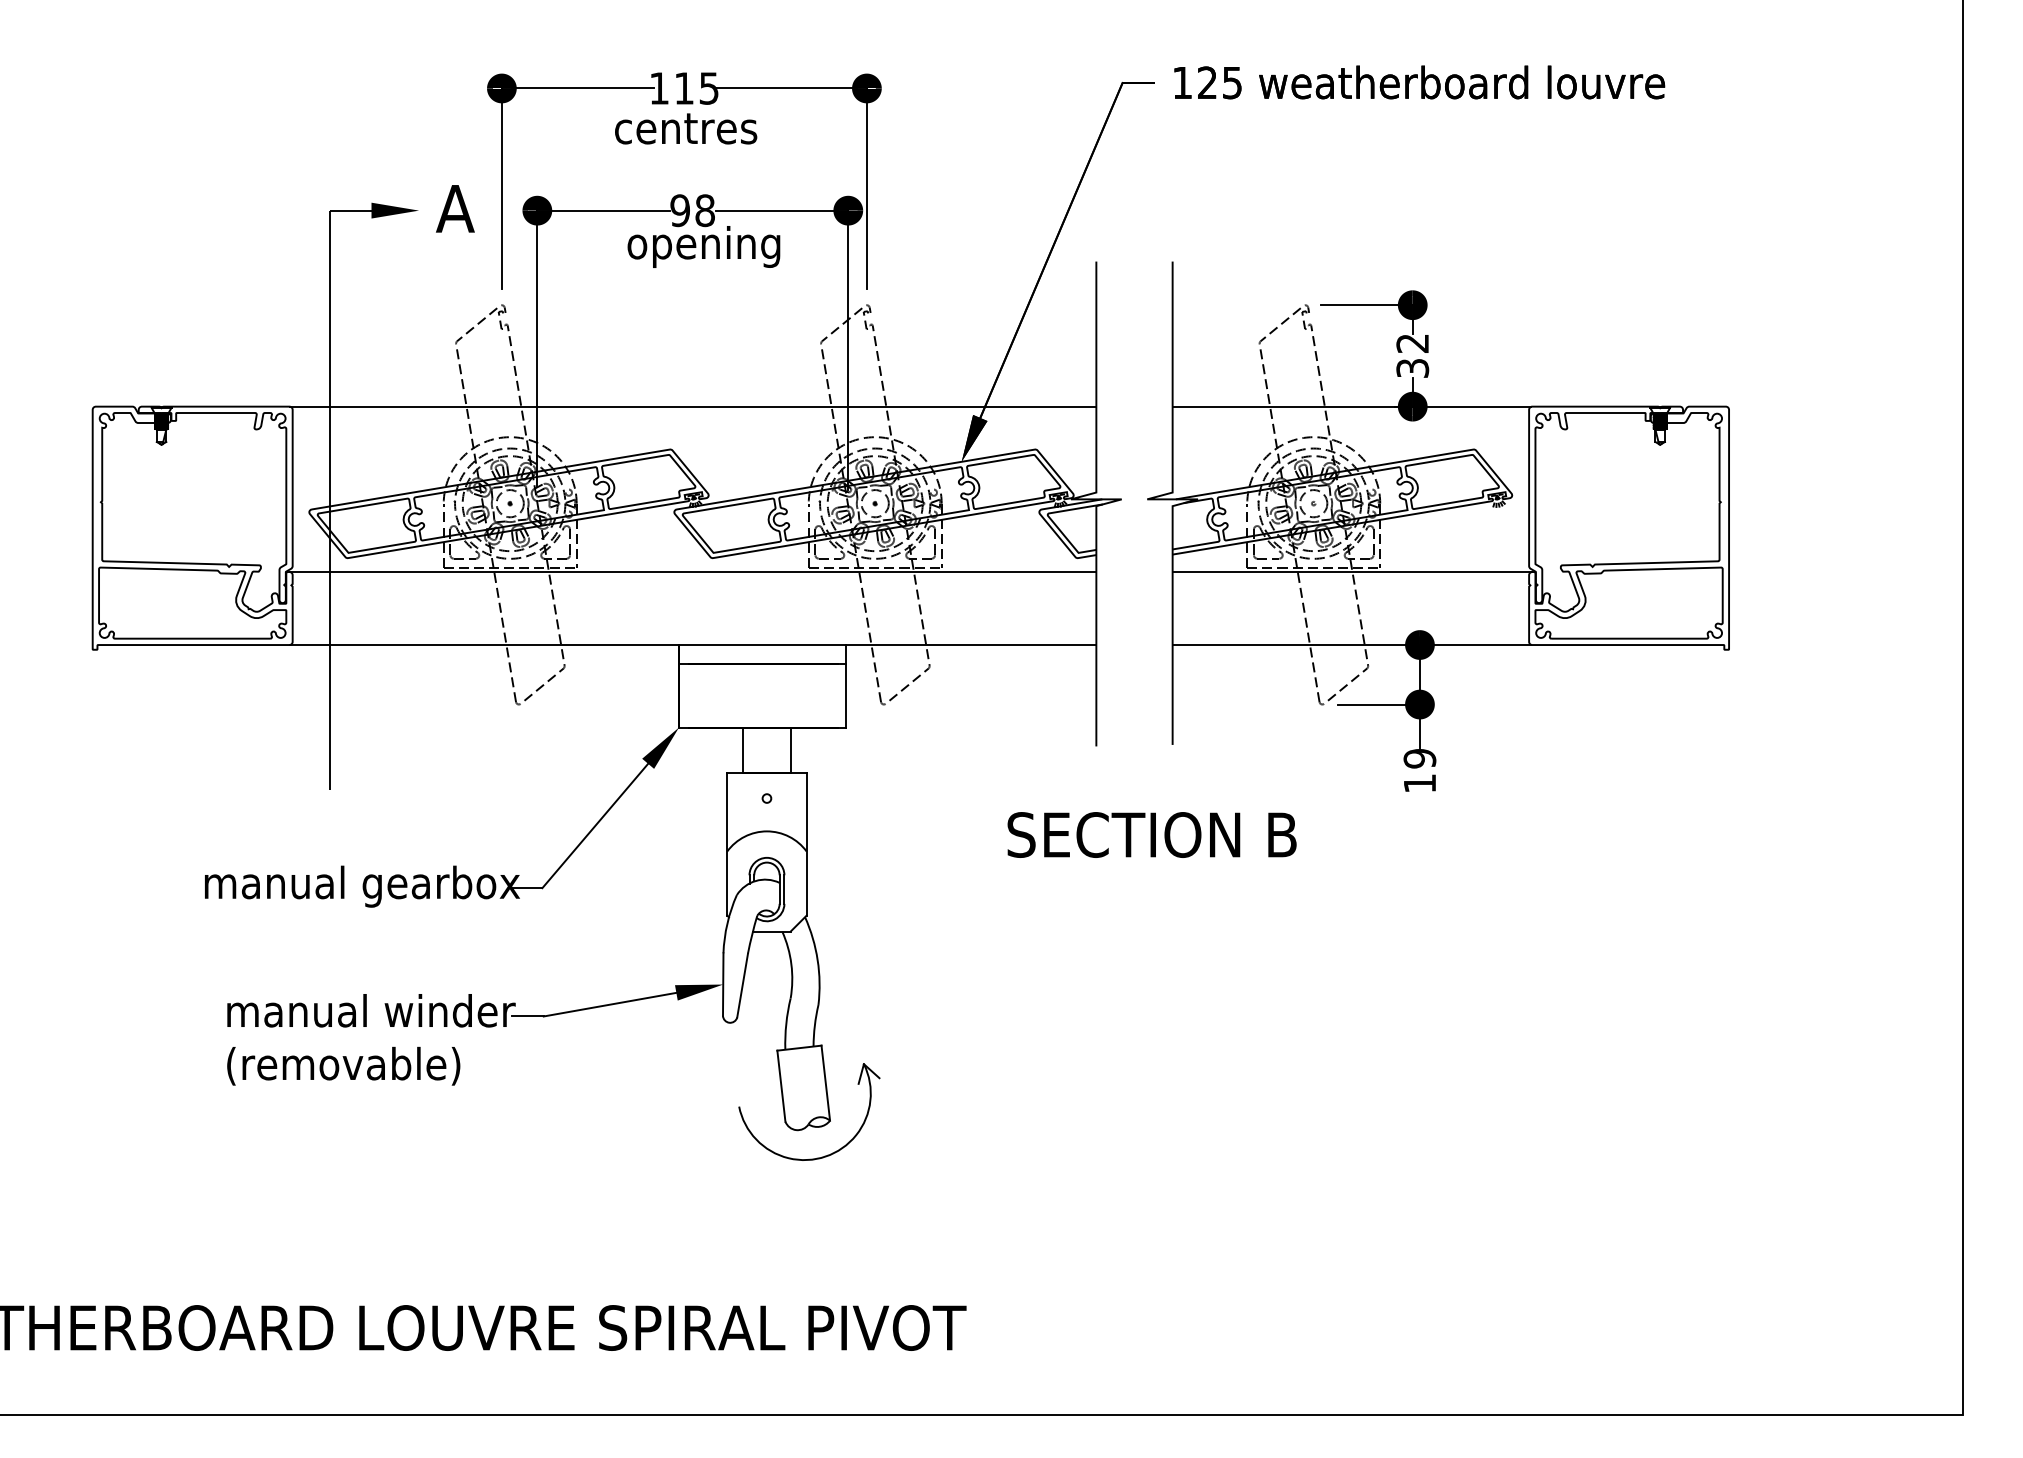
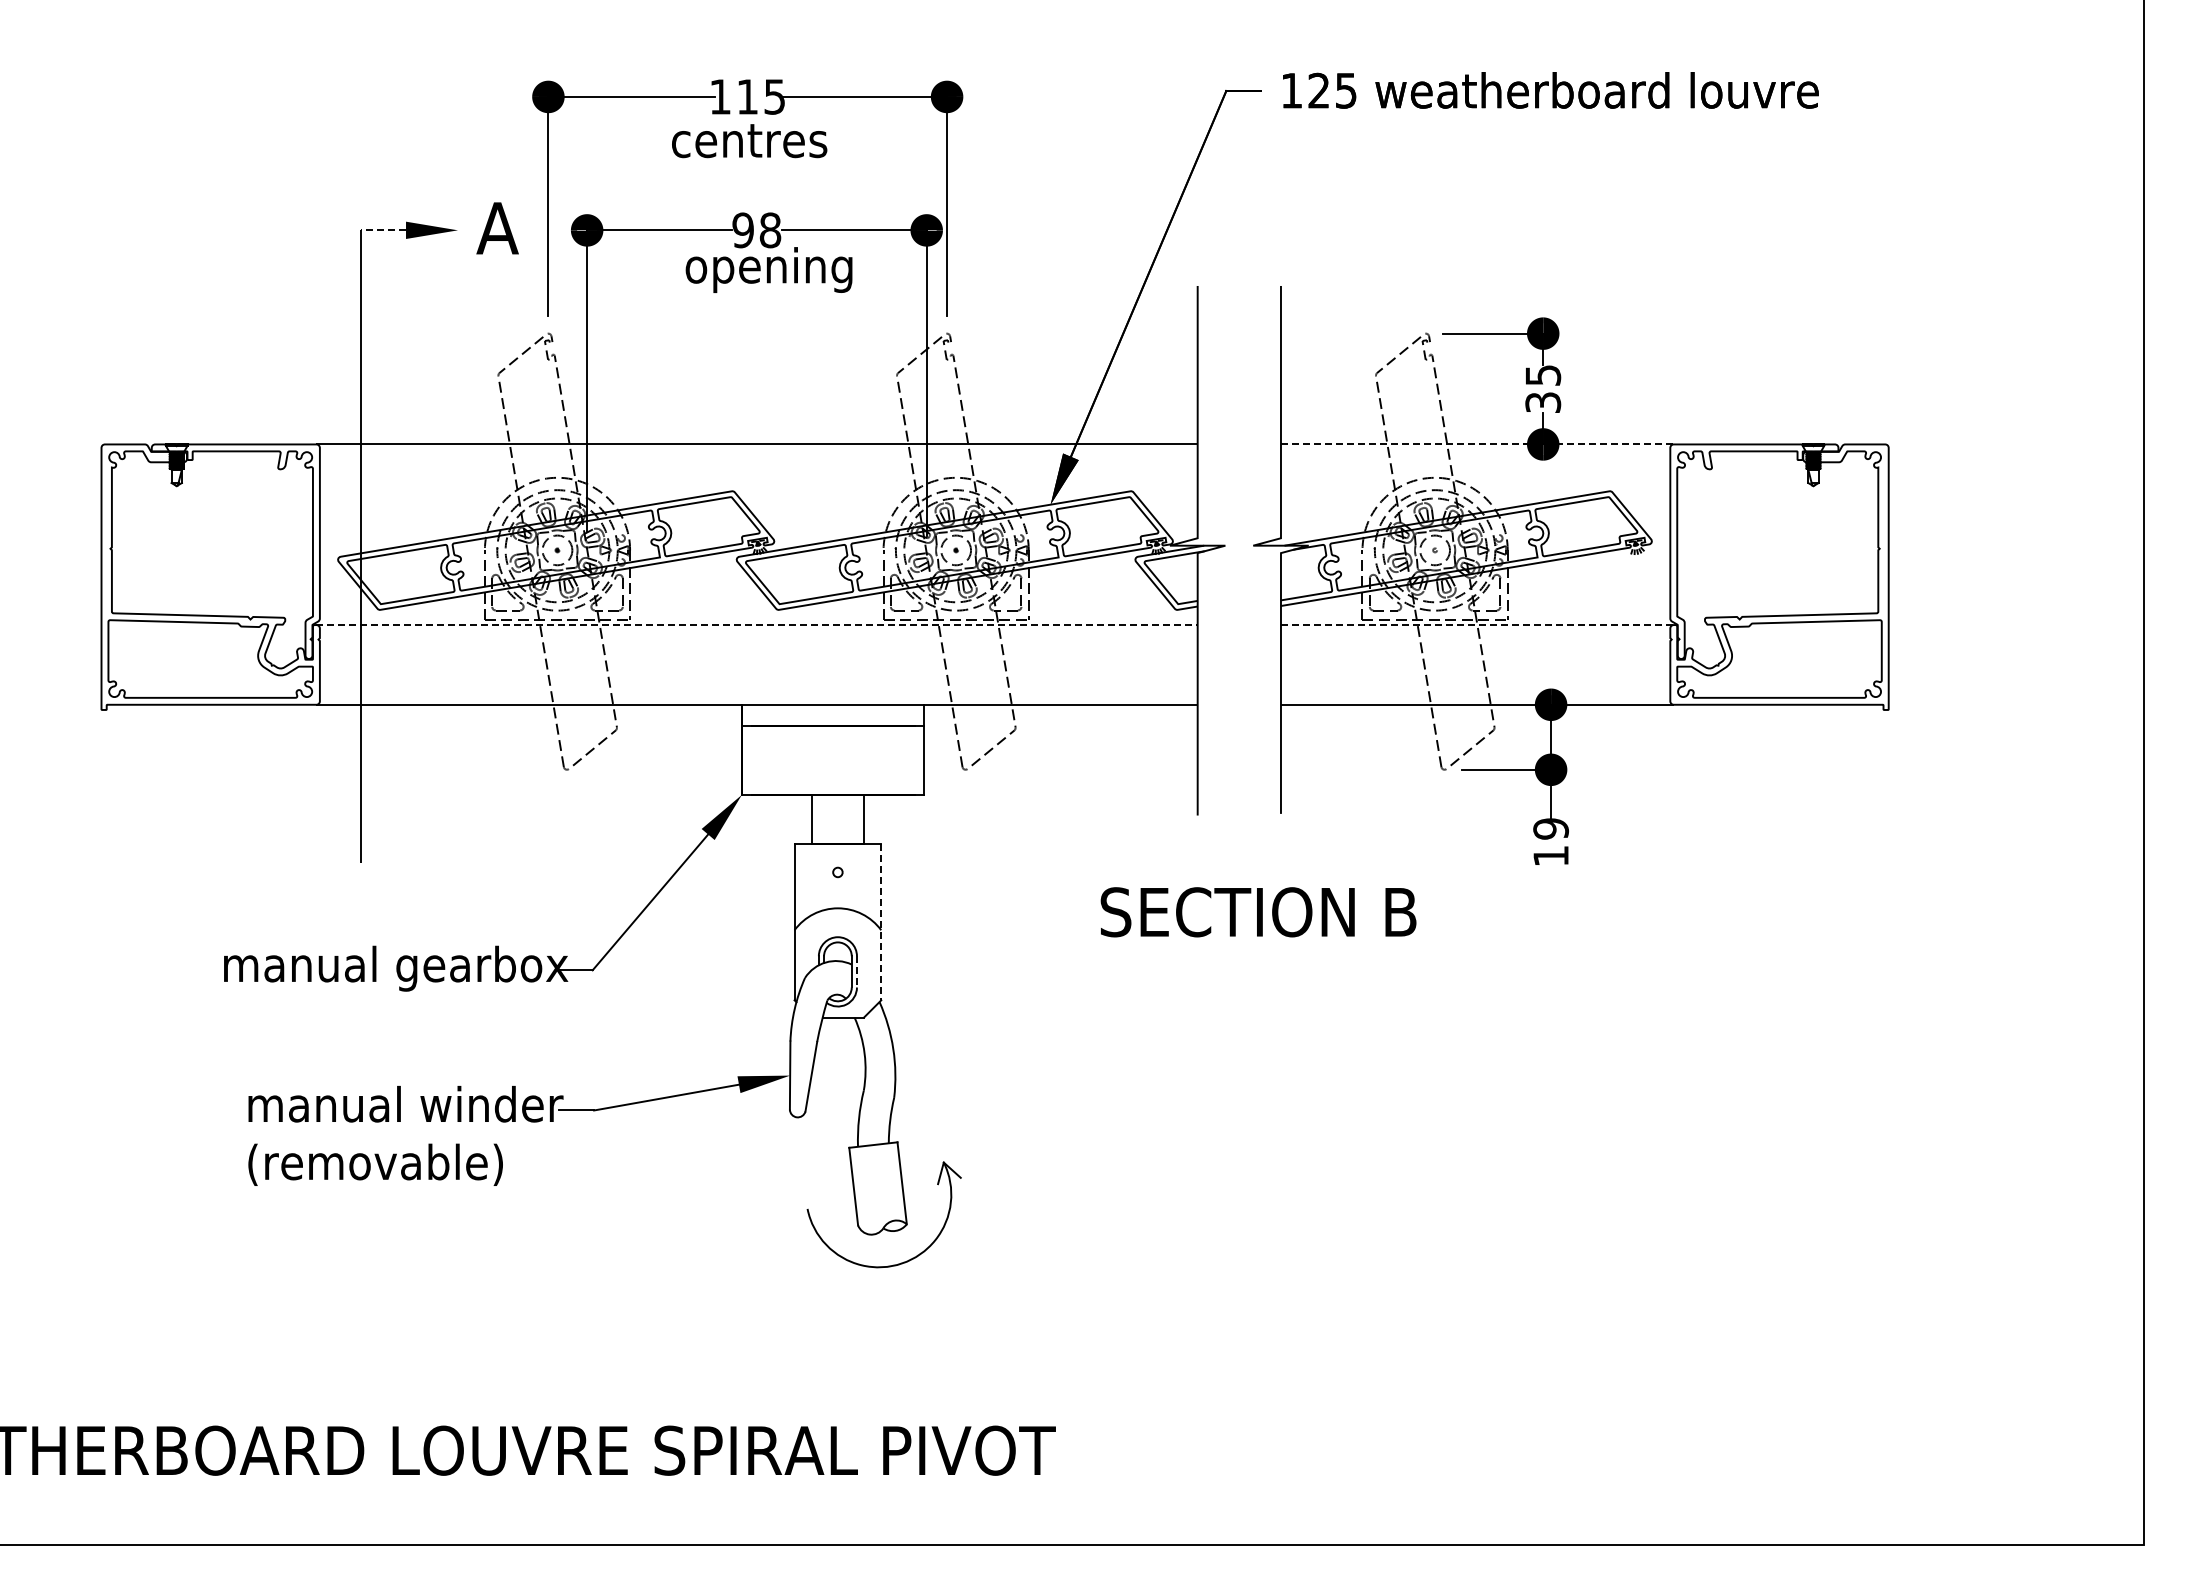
line: (350, 210) -> (383, 230), solid -> dashed
text: (1412, 343) -> (1543, 375), 32 -> 35
line: (1352, 406) -> (1477, 444), solid -> dashed
line: (693, 572) -> (757, 625), solid -> dashed
line: (1352, 572) -> (1477, 625), solid -> dashed
line: (806, 844) -> (881, 922), solid -> dashed
line: (783, 889) -> (856, 971), solid -> dashed

